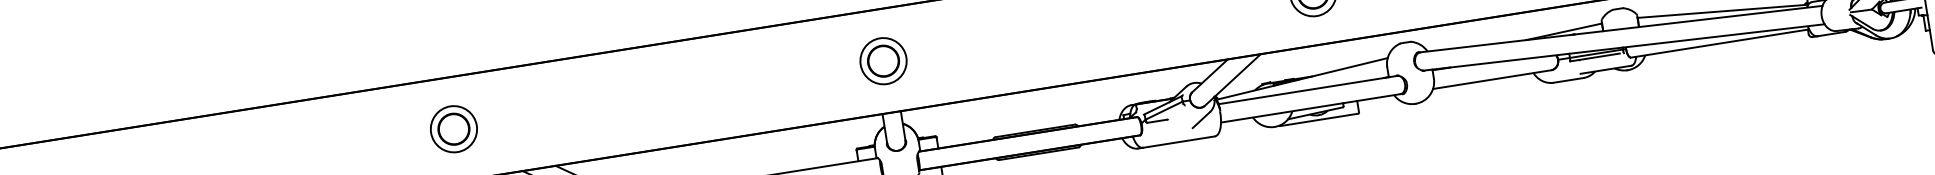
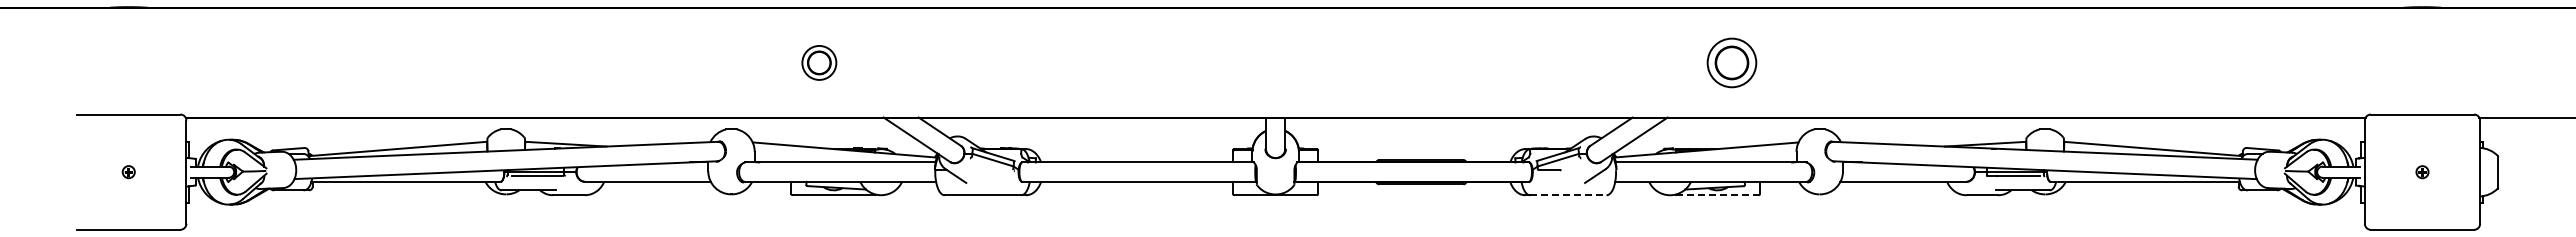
part: (883, 60) -> (1275, 62), removed
line: (1319, 120) -> (1717, 195), solid -> dashed
part: (454, 128) -> (819, 62), size x0.7
line: (1179, 142) -> (1568, 195), solid -> dashed

